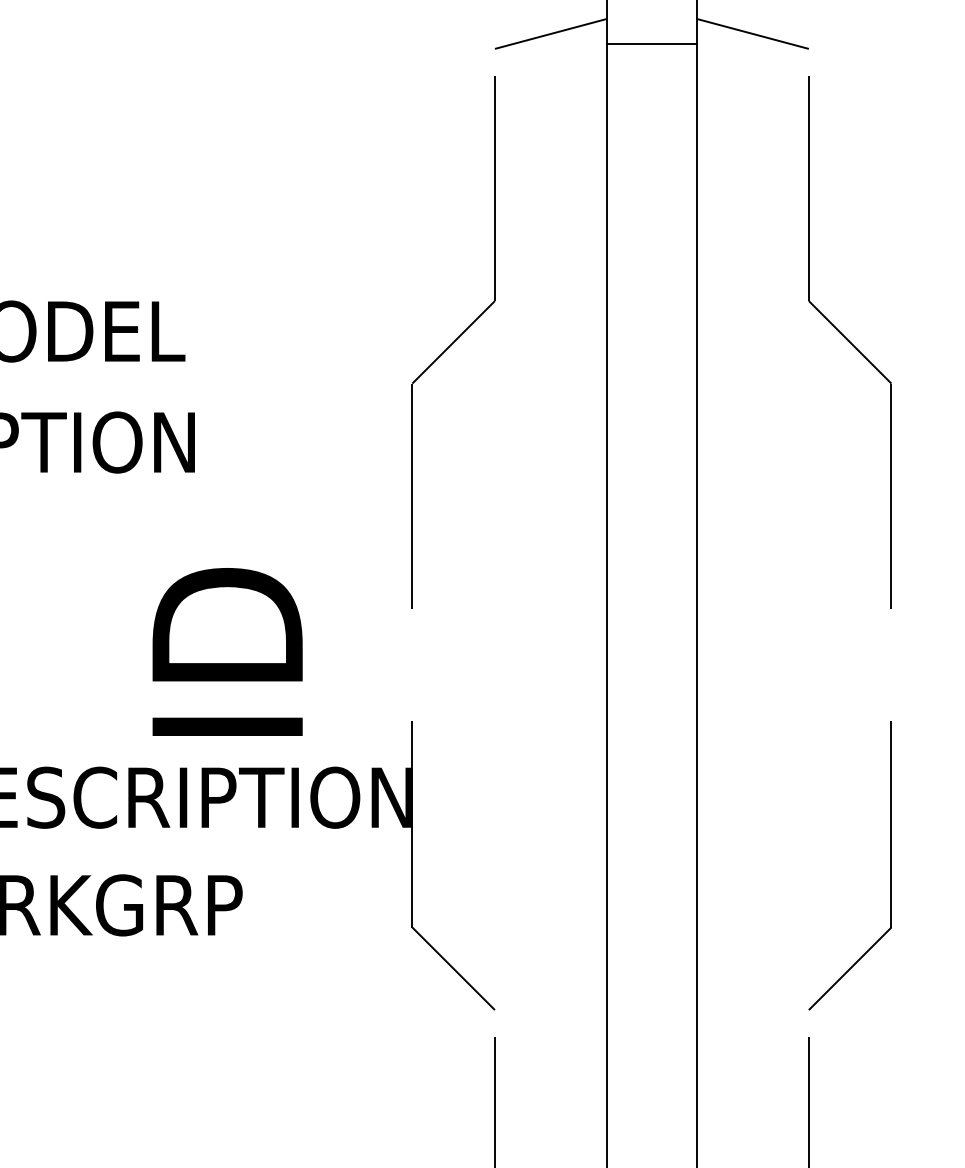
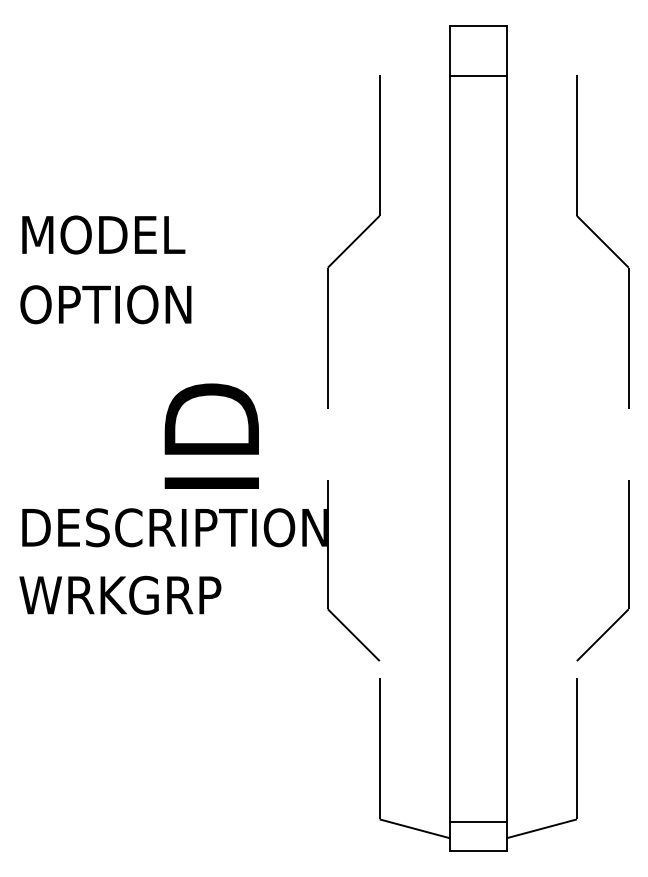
line: (550, 32) -> (414, 47), removed
line: (752, 32) -> (541, 47), removed
line: (652, 44) -> (478, 75), moved

